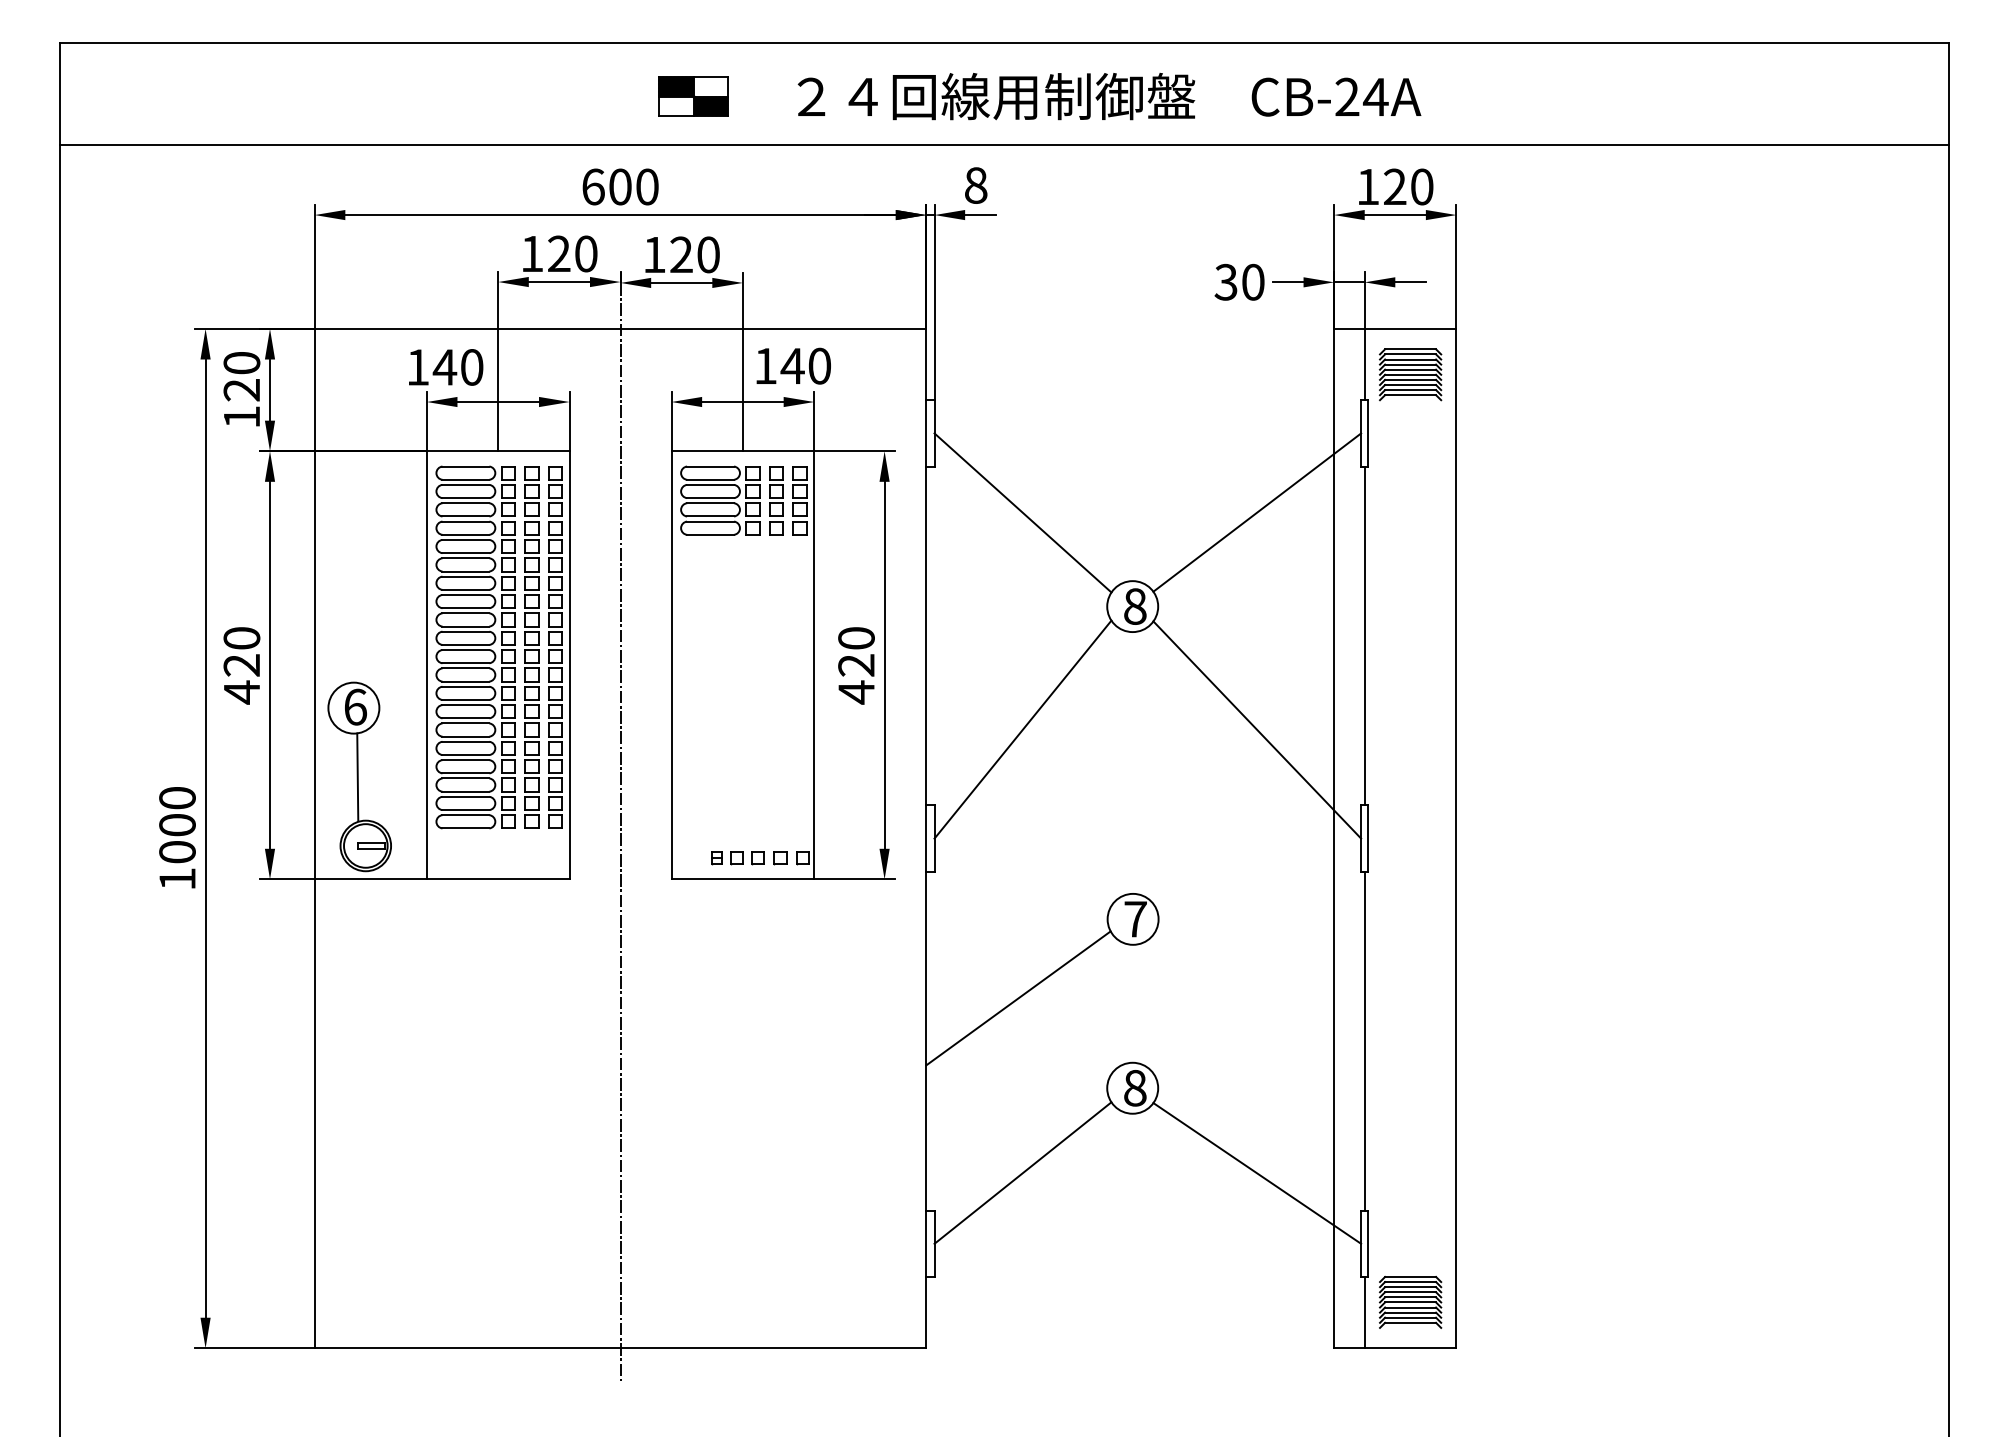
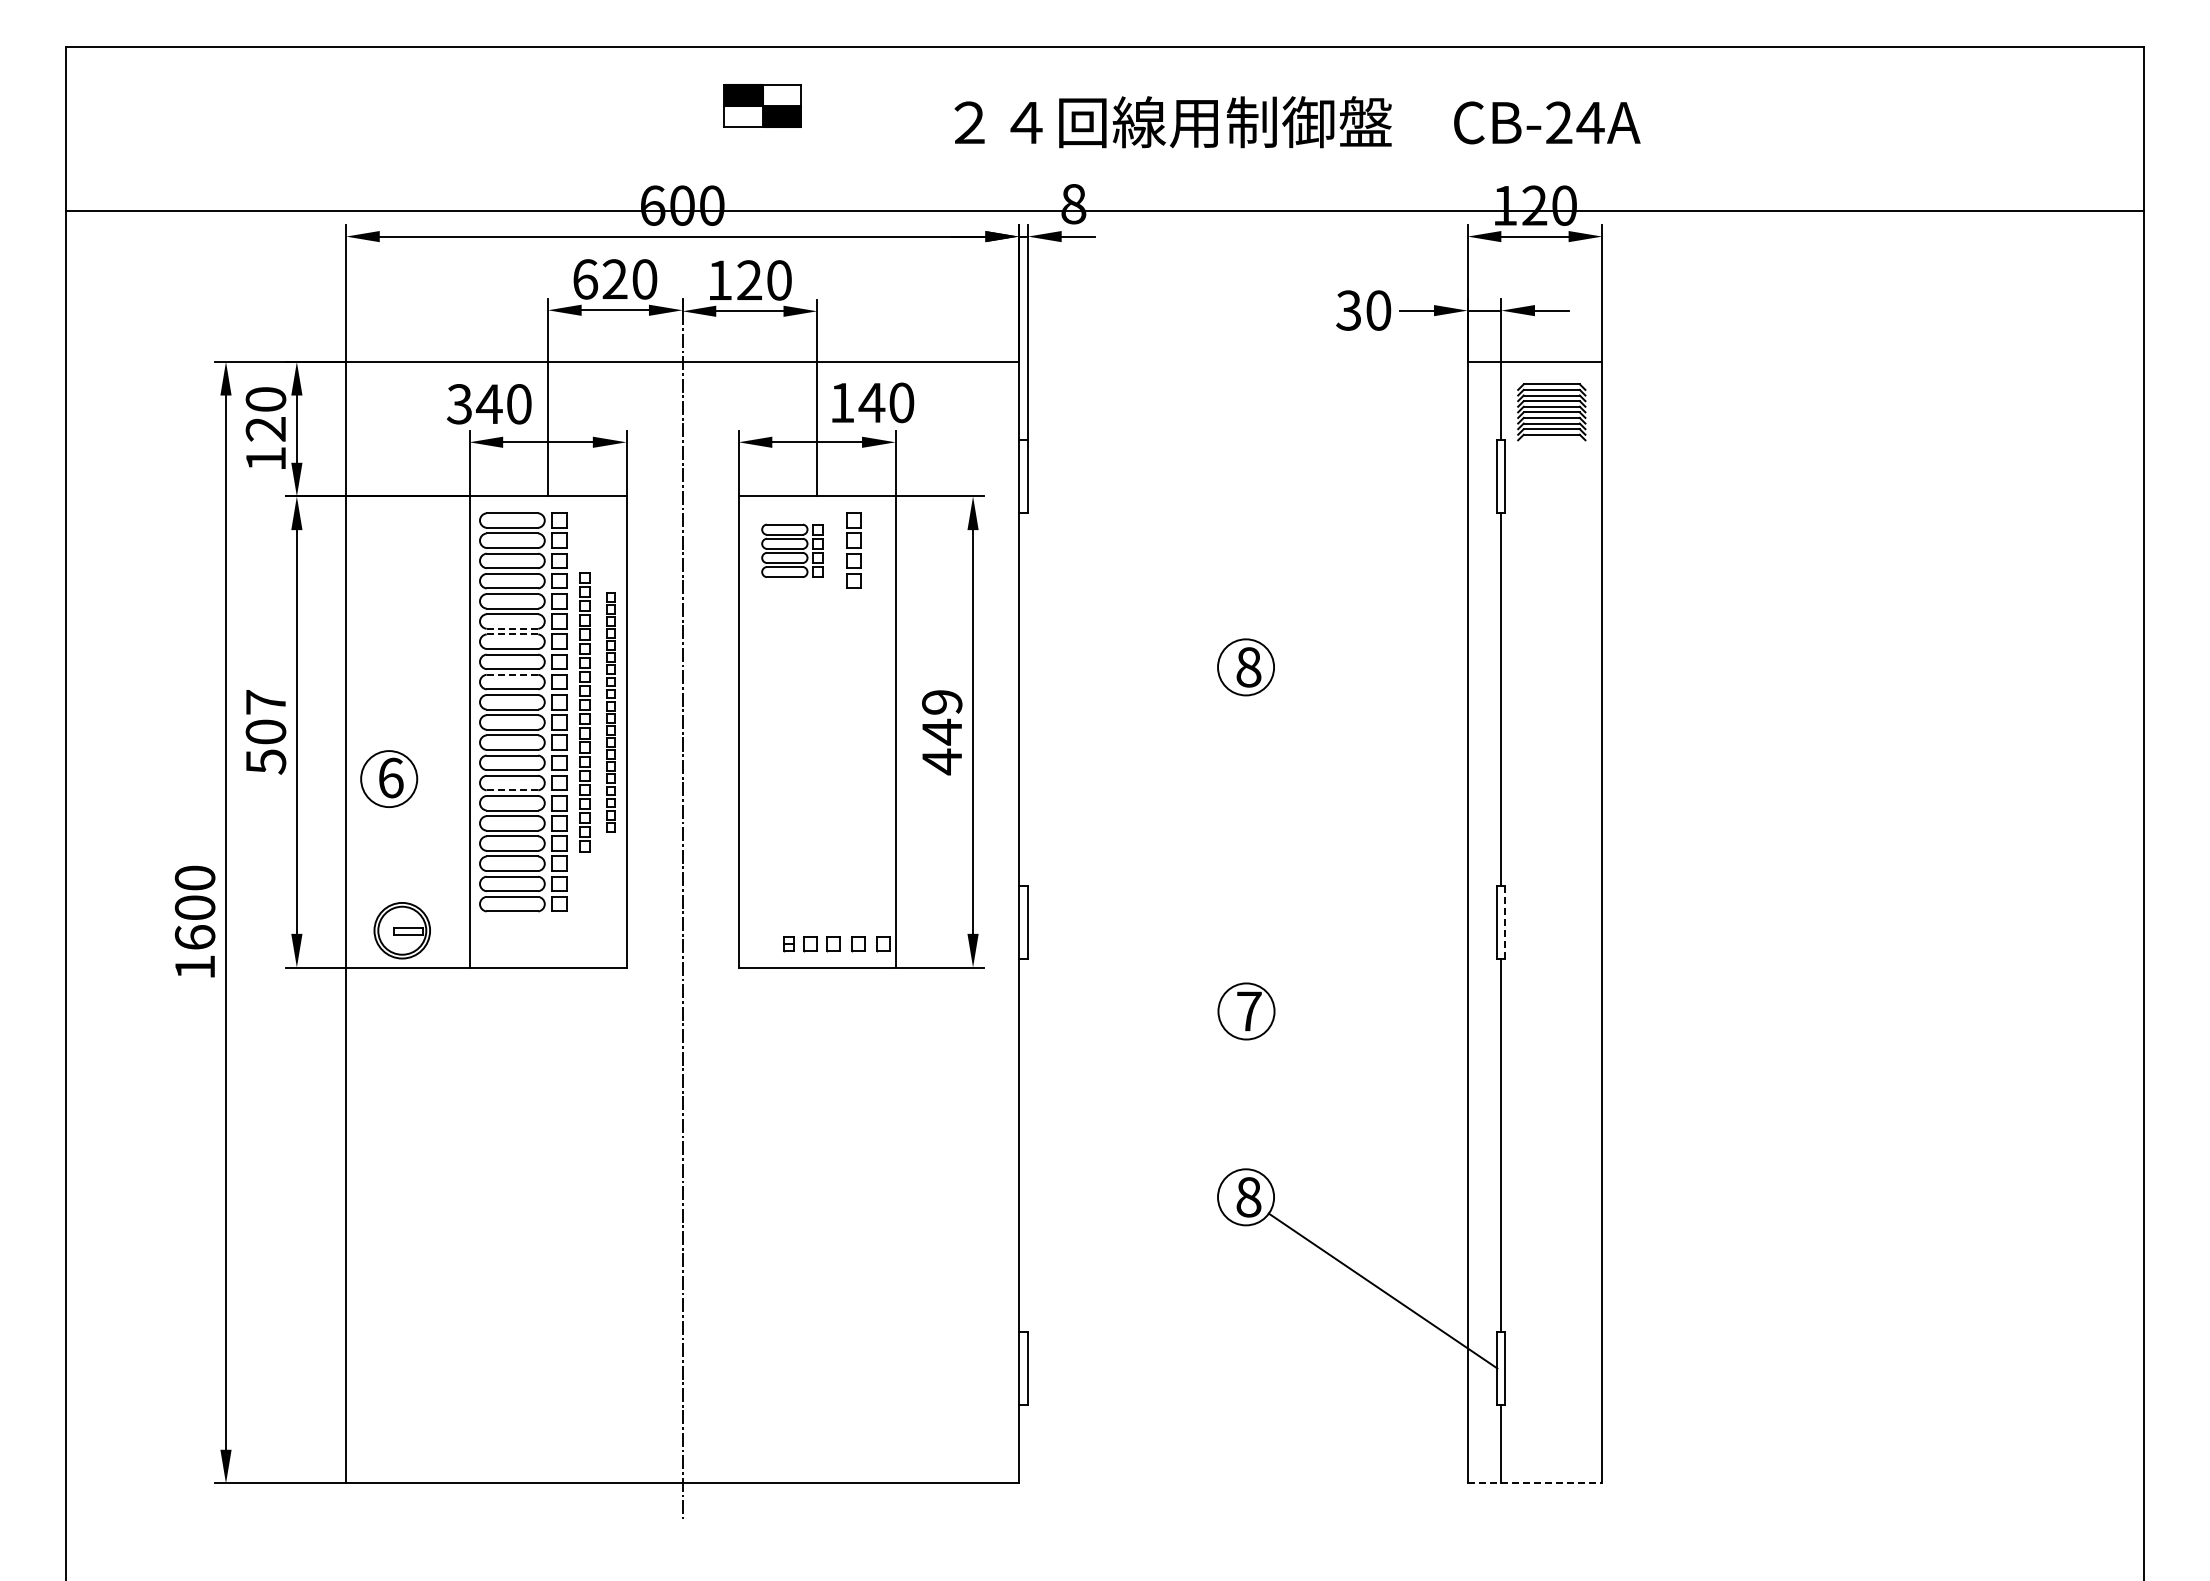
text: (1109, 96) -> (1297, 122), moved
line: (1004, 145) -> (1104, 211), moved
text: (532, 254) -> (585, 279), 120 -> 620
text: (416, 367) -> (458, 404), 140 -> 340
part: (720, 500) -> (792, 550), size x0.7
part: (799, 500) -> (879, 550), removed
line: (1023, 512) -> (1125, 563), removed
line: (1256, 512) -> (1382, 563), removed
line: (465, 571) -> (512, 628), solid -> dashed
line: (465, 576) -> (512, 634), solid -> dashed
line: (465, 613) -> (512, 674), solid -> dashed
part: (531, 646) -> (584, 711), size x0.7
part: (555, 646) -> (610, 711), size x0.6
text: (856, 652) -> (942, 717), 420 -> 449
text: (241, 665) -> (265, 732), 420 -> 507
line: (465, 718) -> (512, 790), solid -> dashed
line: (1023, 729) -> (1125, 802), removed
line: (1256, 729) -> (1382, 802), removed
line: (357, 776) -> (393, 854), removed
line: (1368, 838) -> (1505, 922), solid -> dashed
text: (176, 852) -> (194, 937), 1000 -> 1600
line: (1018, 998) -> (1120, 1098), removed
line: (1023, 1172) -> (1125, 1290), removed
part: (1410, 1302) -> (1551, 1432), removed
line: (1395, 1348) -> (1535, 1483), solid -> dashed

